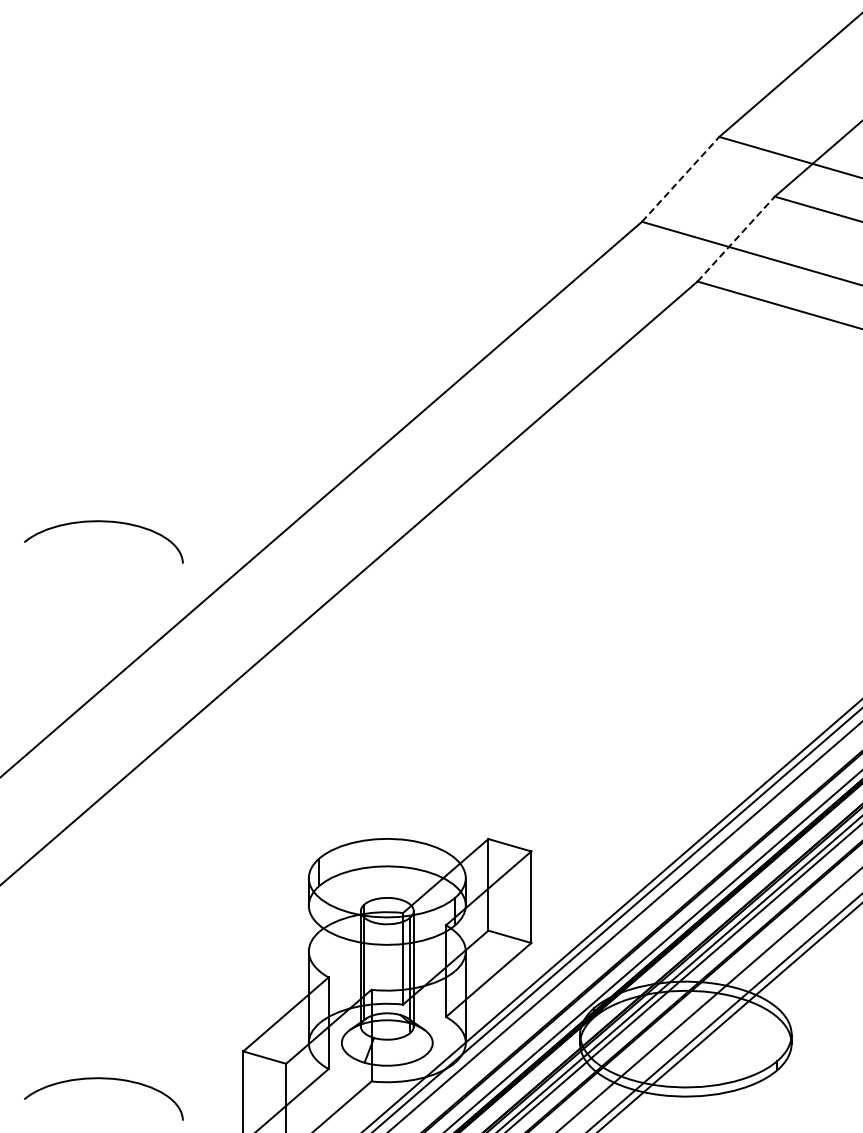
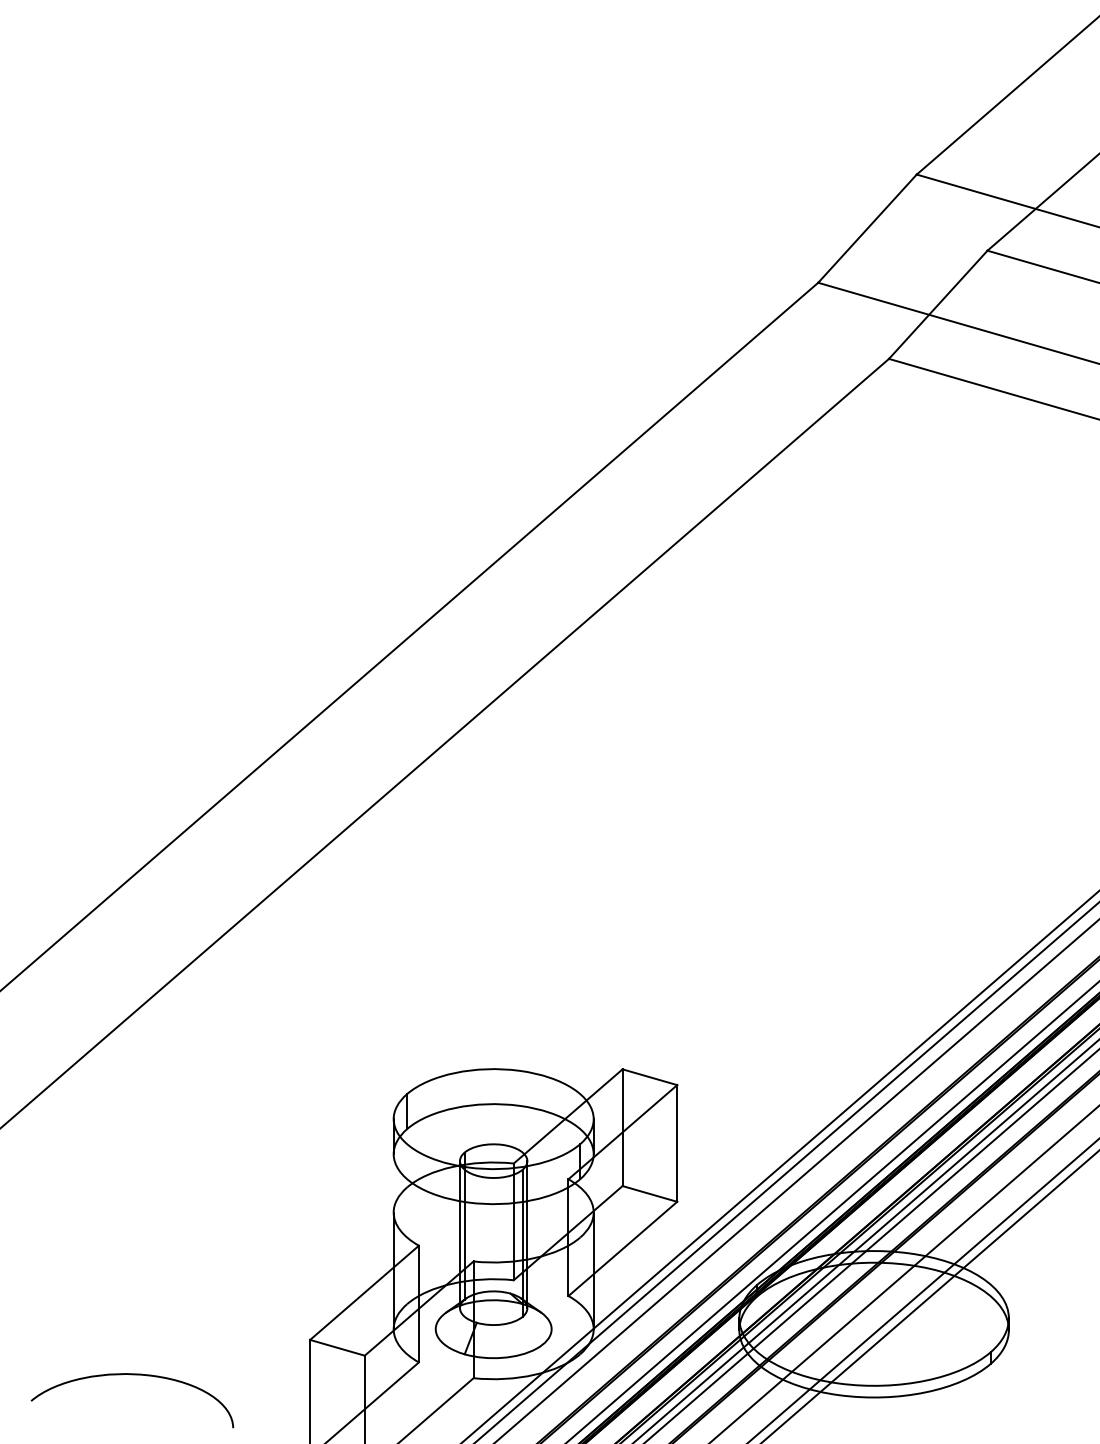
line: (680, 179) -> (867, 228), dashed -> solid
line: (736, 238) -> (938, 304), dashed -> solid
curve: (103, 522) -> (132, 665), removed

